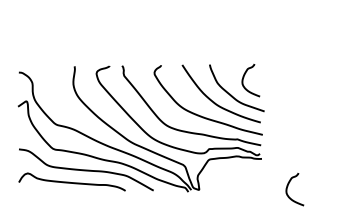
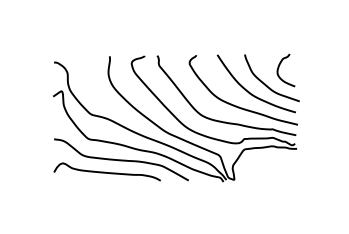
curve: (288, 186) -> (323, 176), removed

